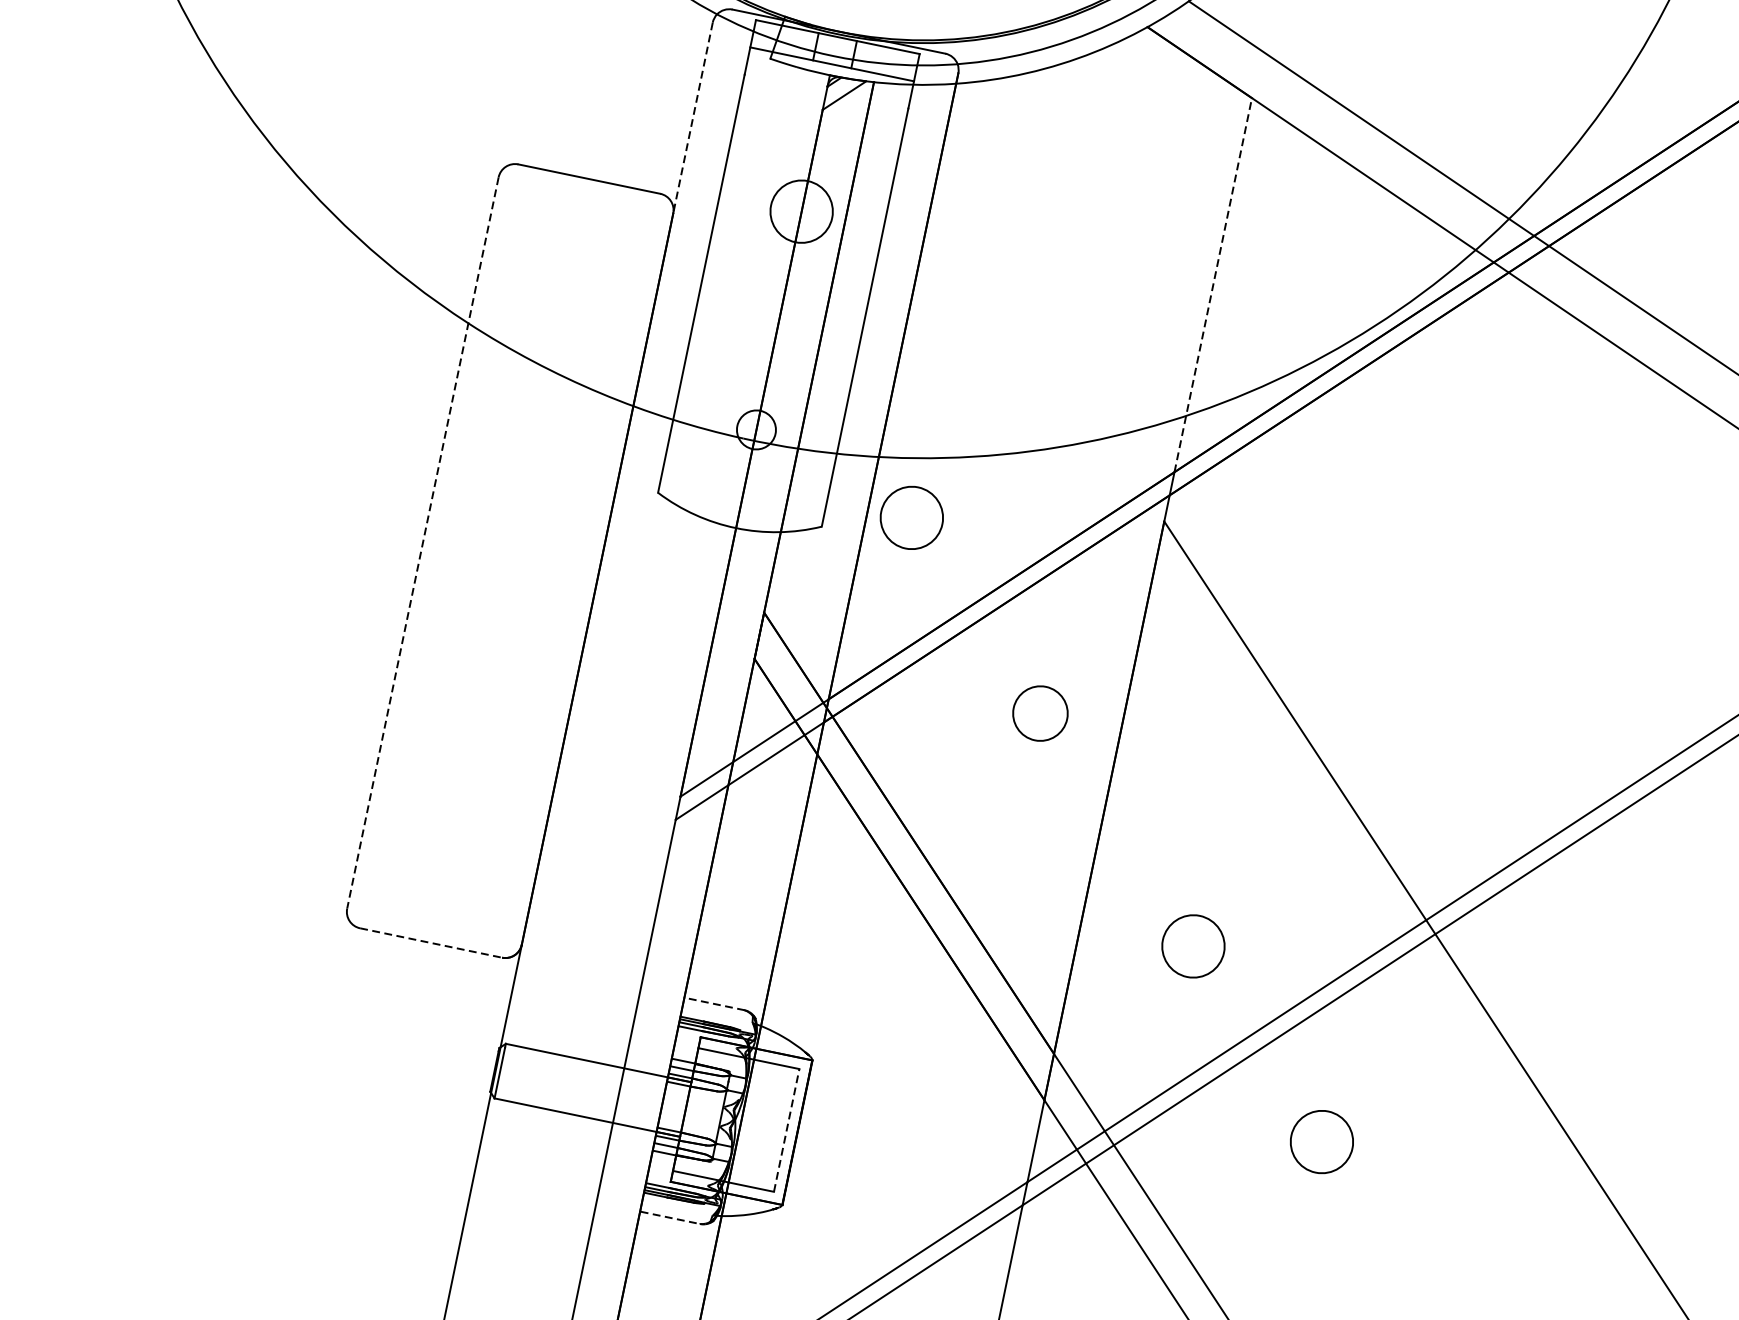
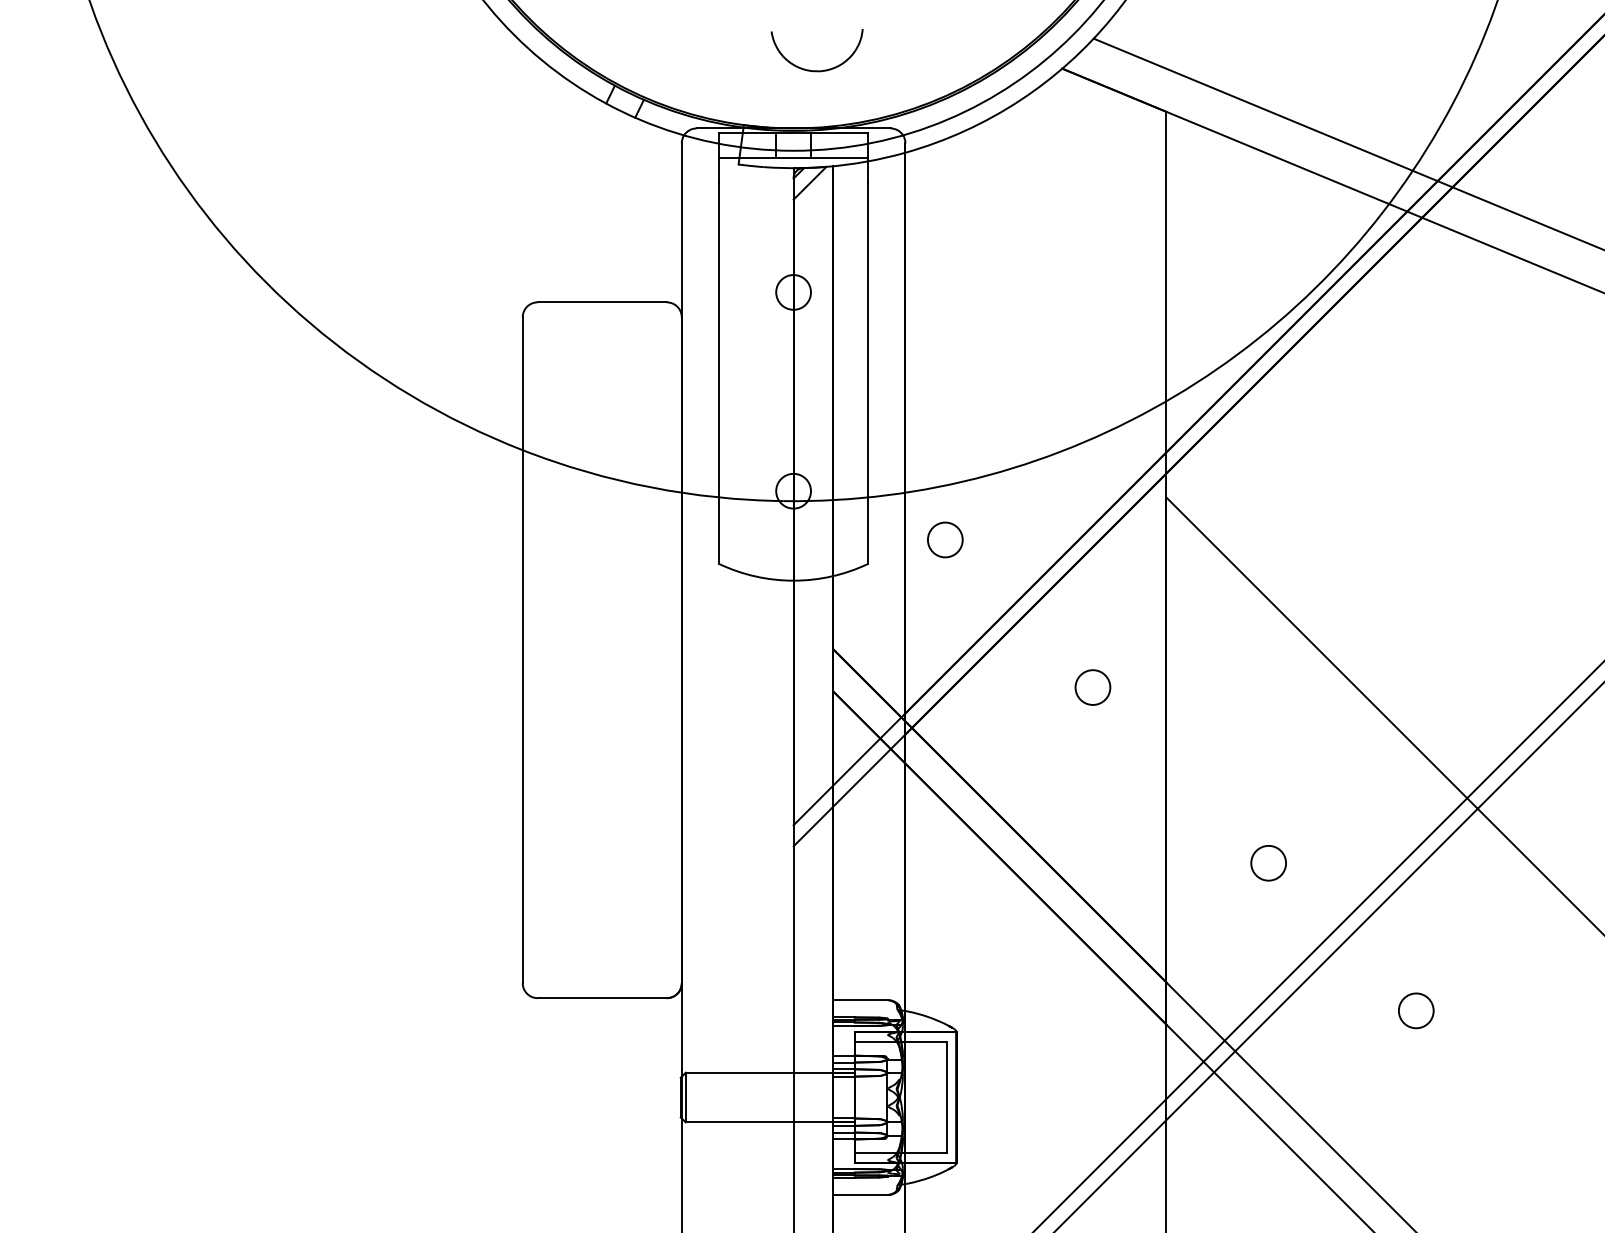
line: (692, 118) -> (681, 230), dashed -> solid
circle: (801, 211) -> (793, 292), size x0.62
line: (1213, 284) -> (1166, 281), dashed -> solid
circle: (912, 517) -> (945, 539), size x0.62
line: (422, 543) -> (522, 650), dashed -> solid
circle: (1040, 713) -> (1092, 687), size x0.71
line: (431, 943) -> (602, 998), dashed -> solid
circle: (1193, 945) -> (1268, 862), size x0.62
line: (714, 1004) -> (860, 1000), dashed -> solid
line: (786, 1130) -> (946, 1097), dashed -> solid
circle: (1321, 1141) -> (1415, 1010), size x0.62
line: (671, 1217) -> (861, 1194), dashed -> solid

